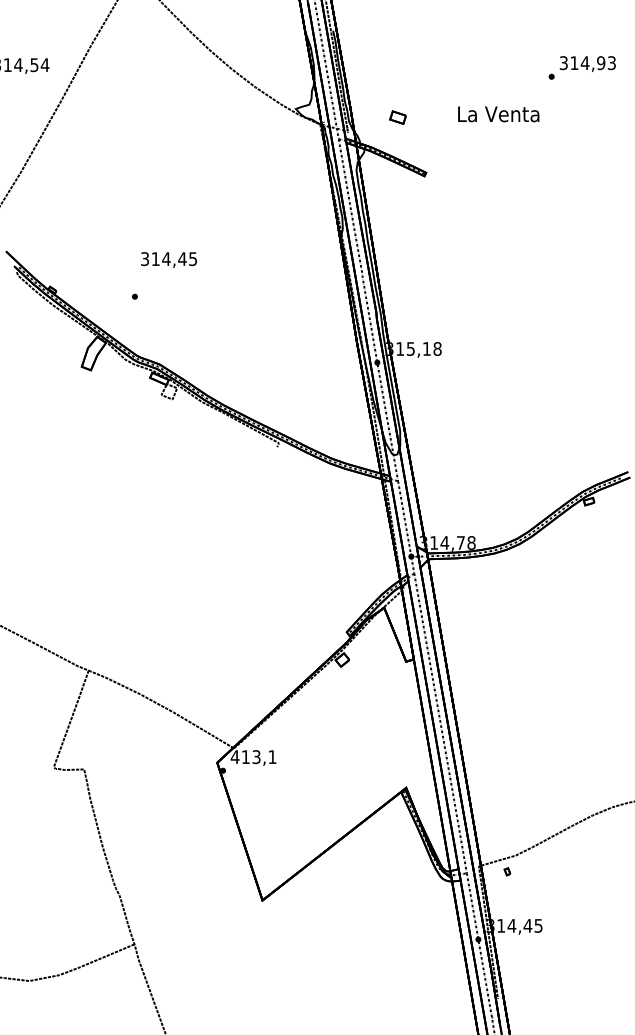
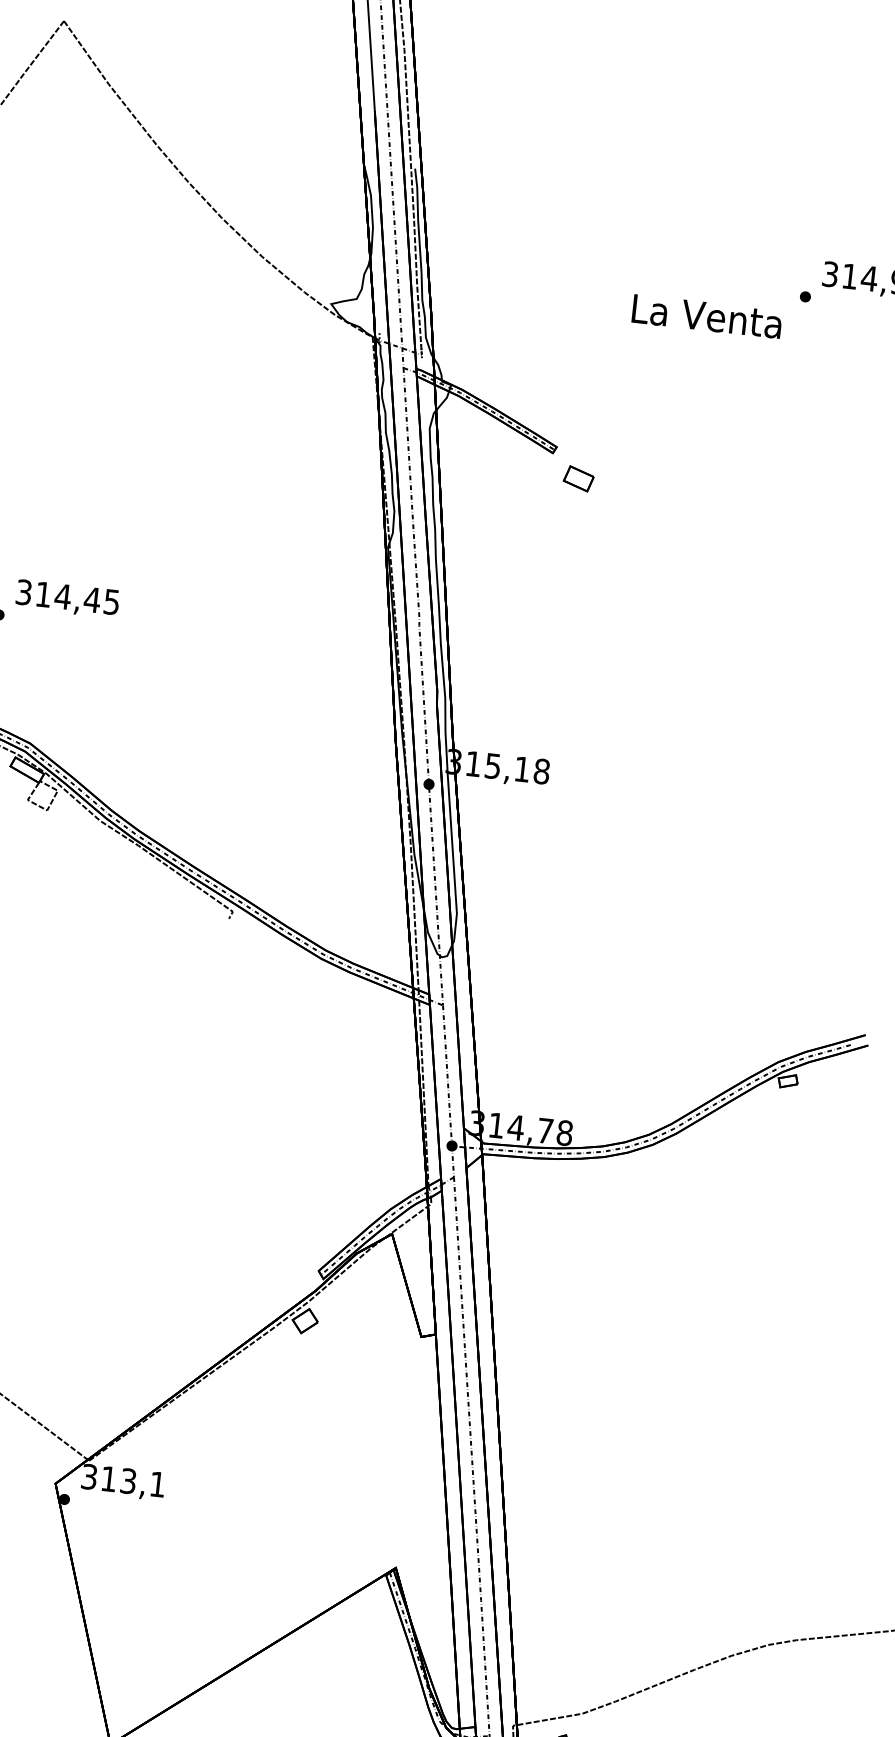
text: (498, 114) -> (706, 316), moved
part: (397, 117) -> (577, 478), moved
text: (168, 259) -> (66, 597), moved
text: (234, 757) -> (88, 1477), 413,1 -> 313,1

